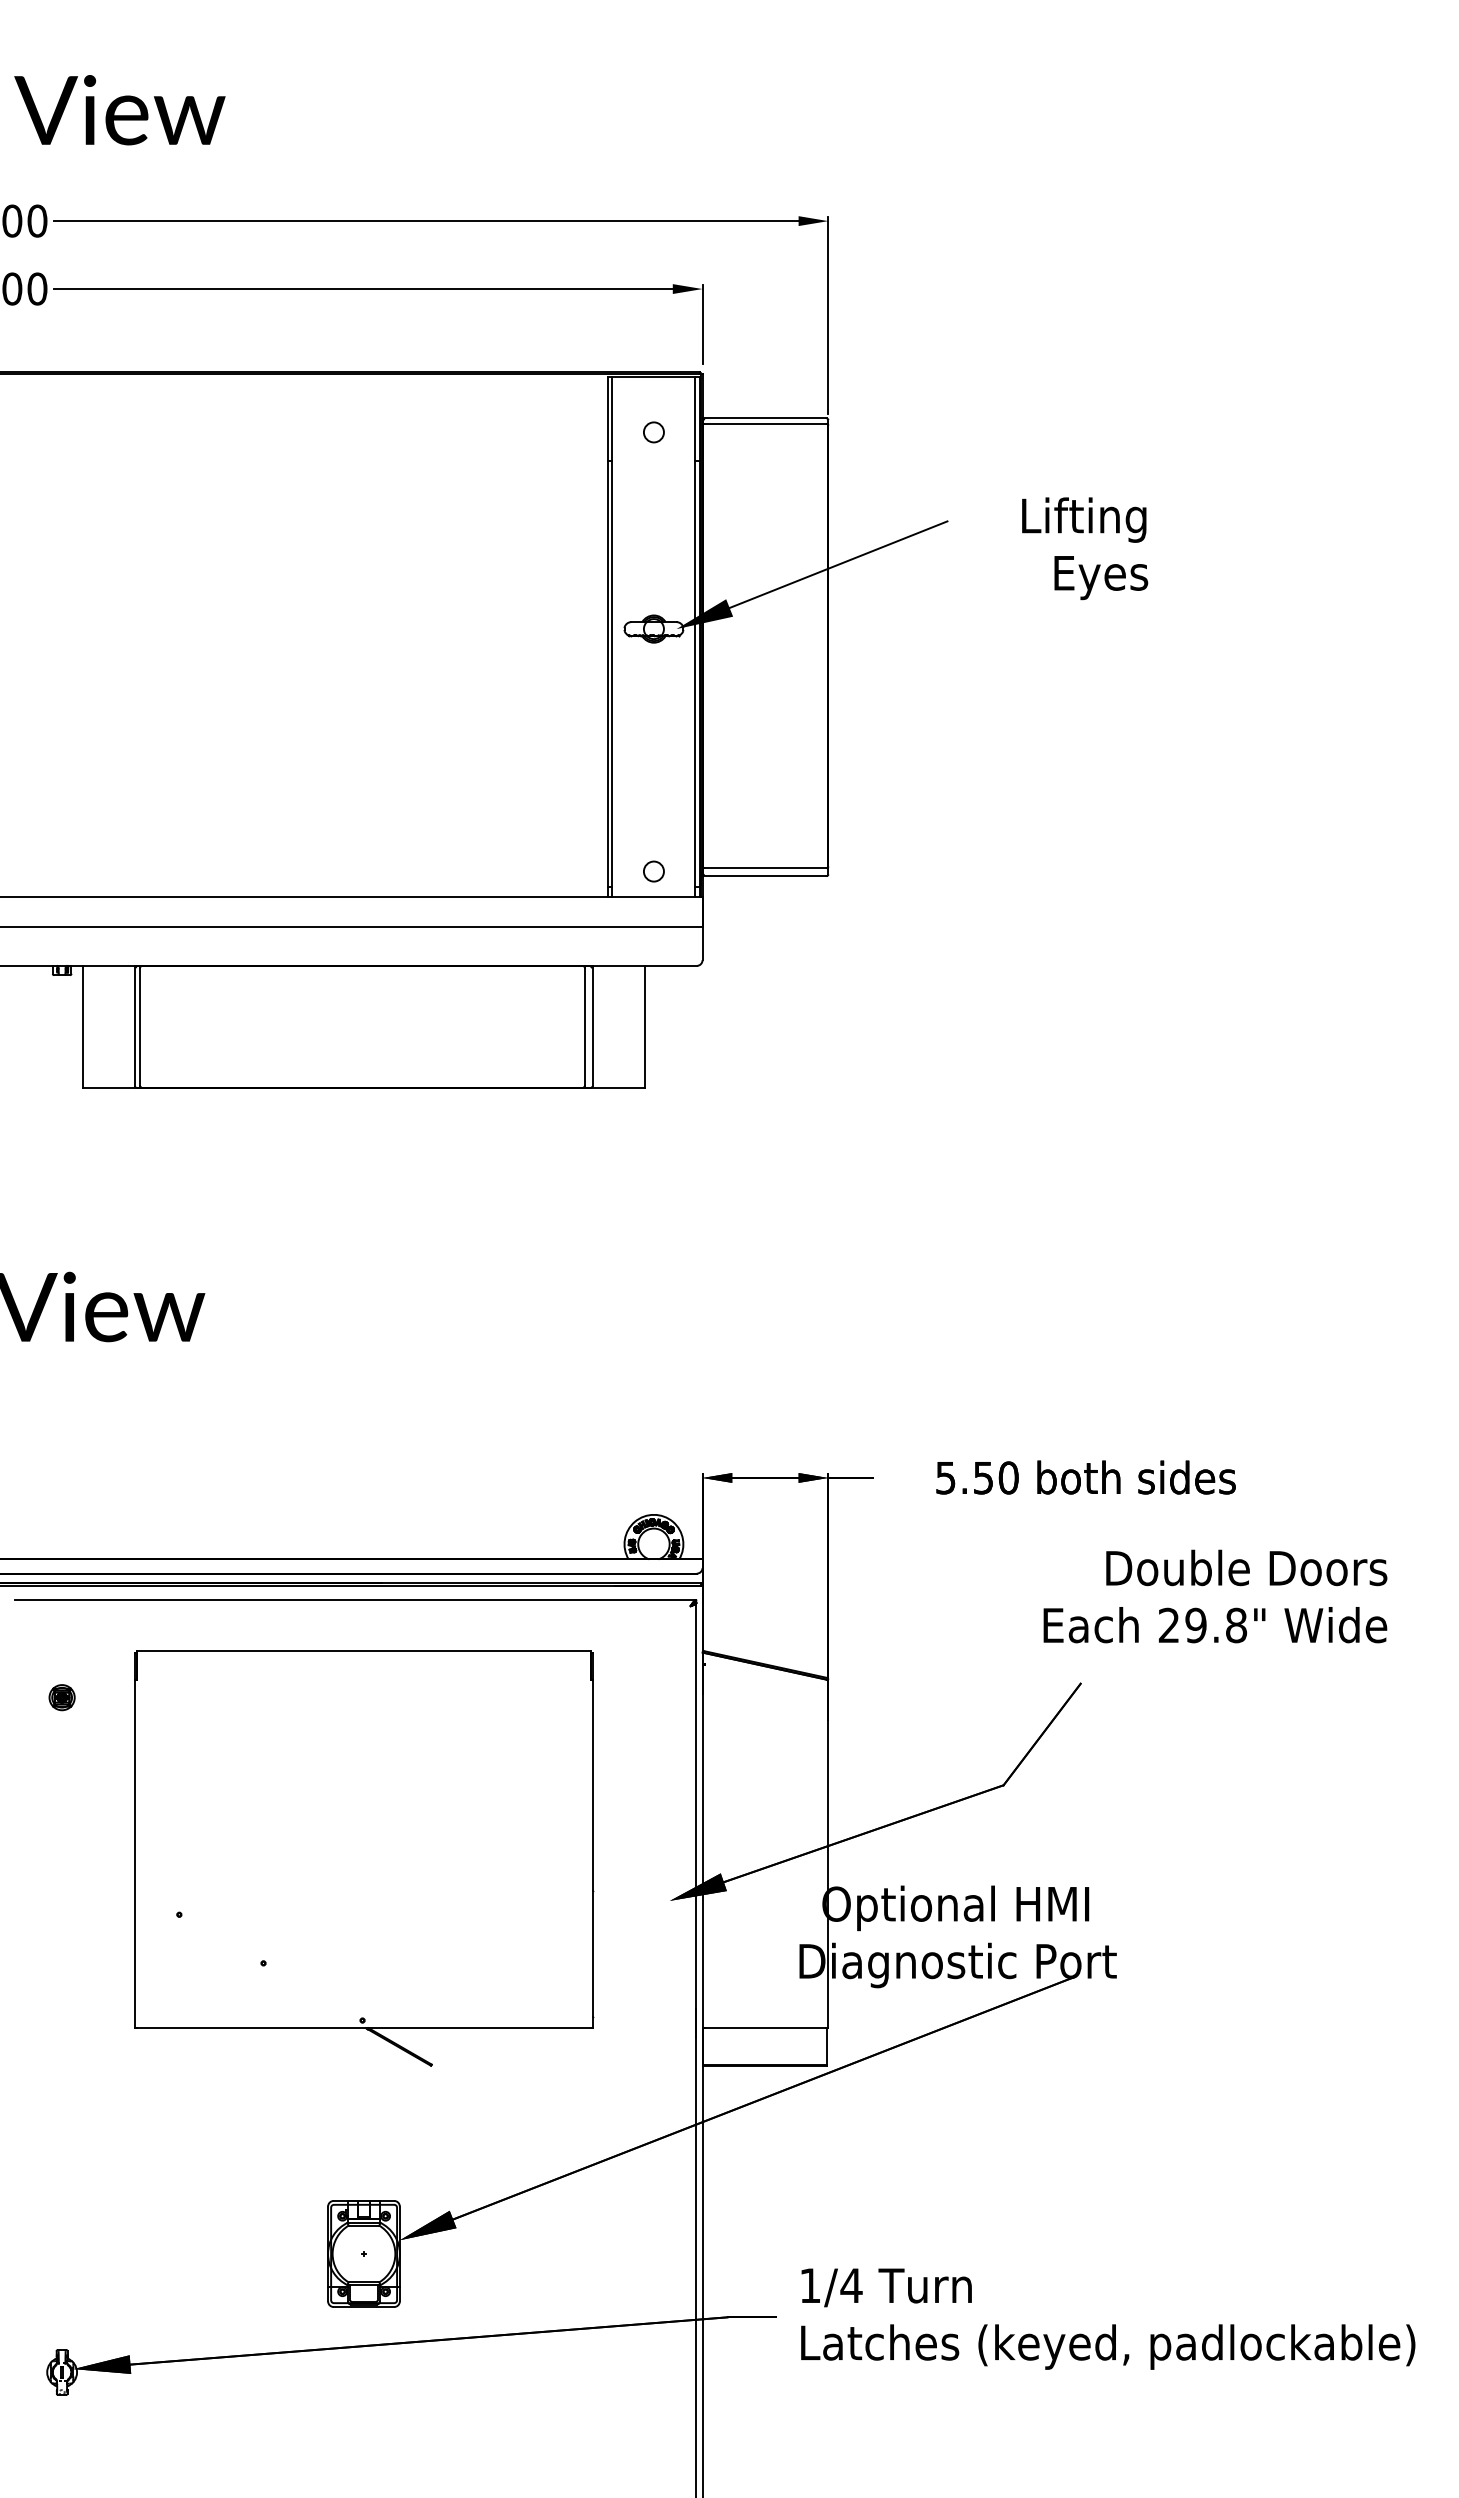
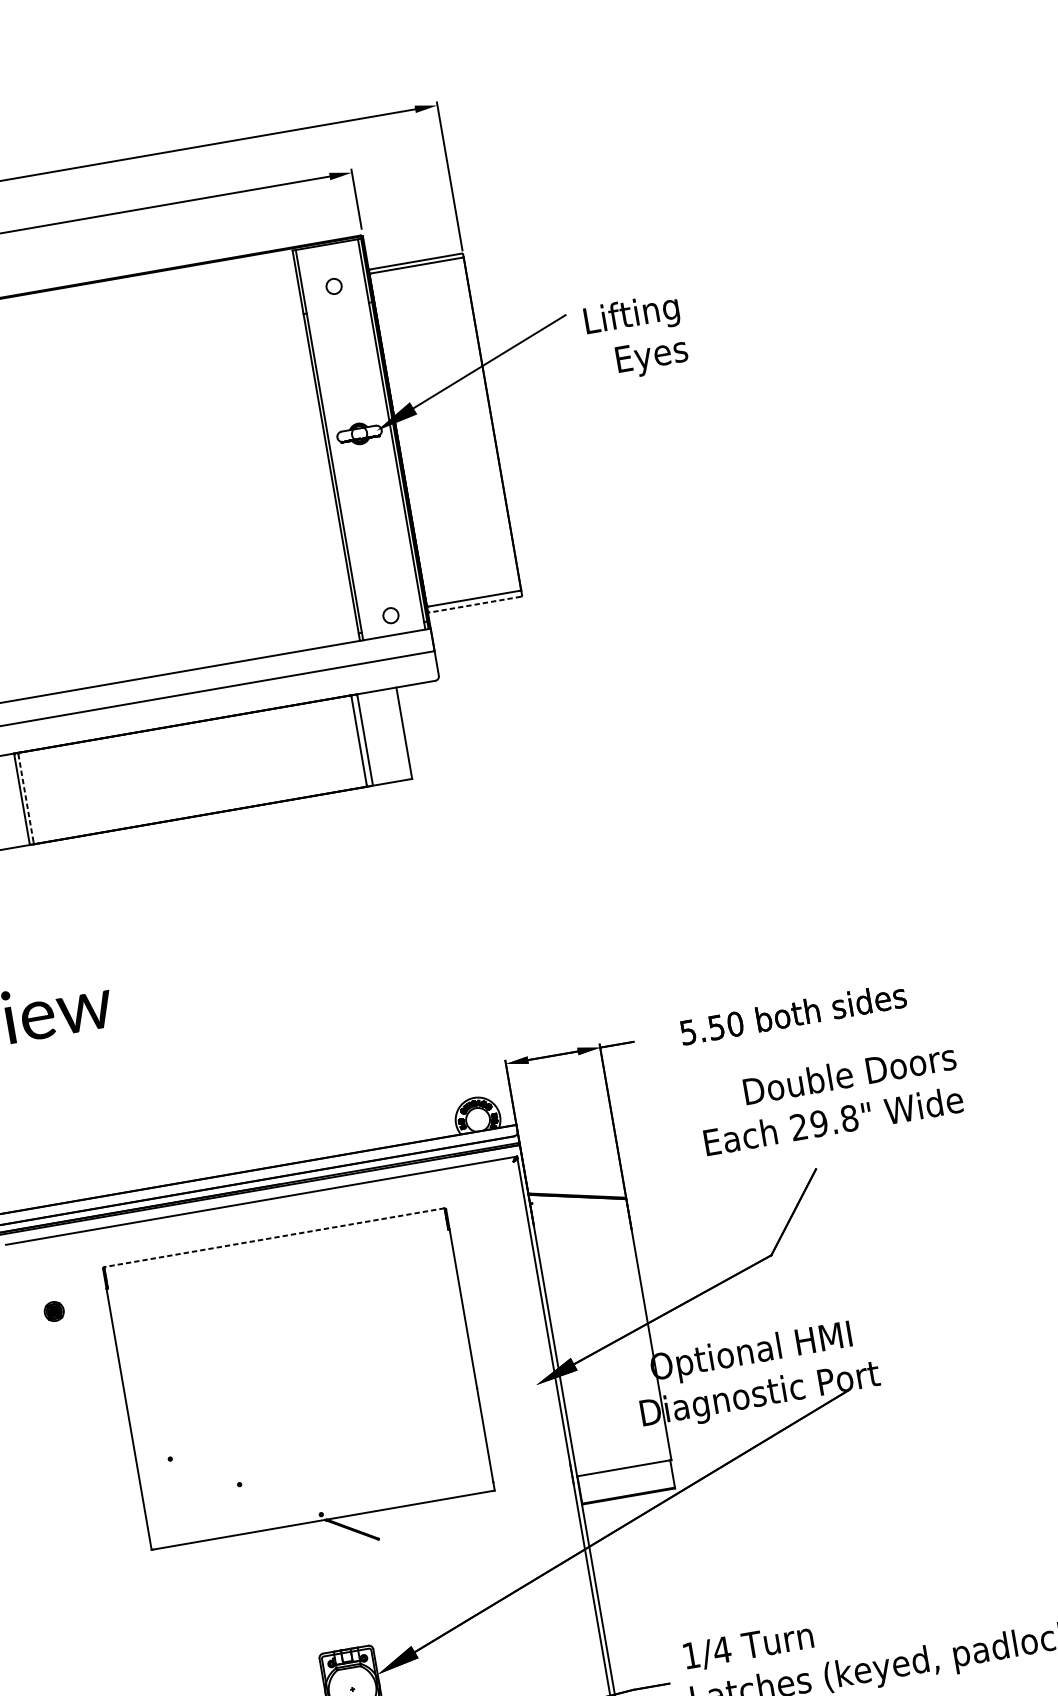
text: (1085, 548) -> (636, 337), moved
line: (764, 876) -> (474, 605), solid -> dashed
line: (140, 1027) -> (26, 799), solid -> dashed
text: (1215, 1596) -> (830, 1099), moved
line: (363, 1651) -> (274, 1237), solid -> dashed

